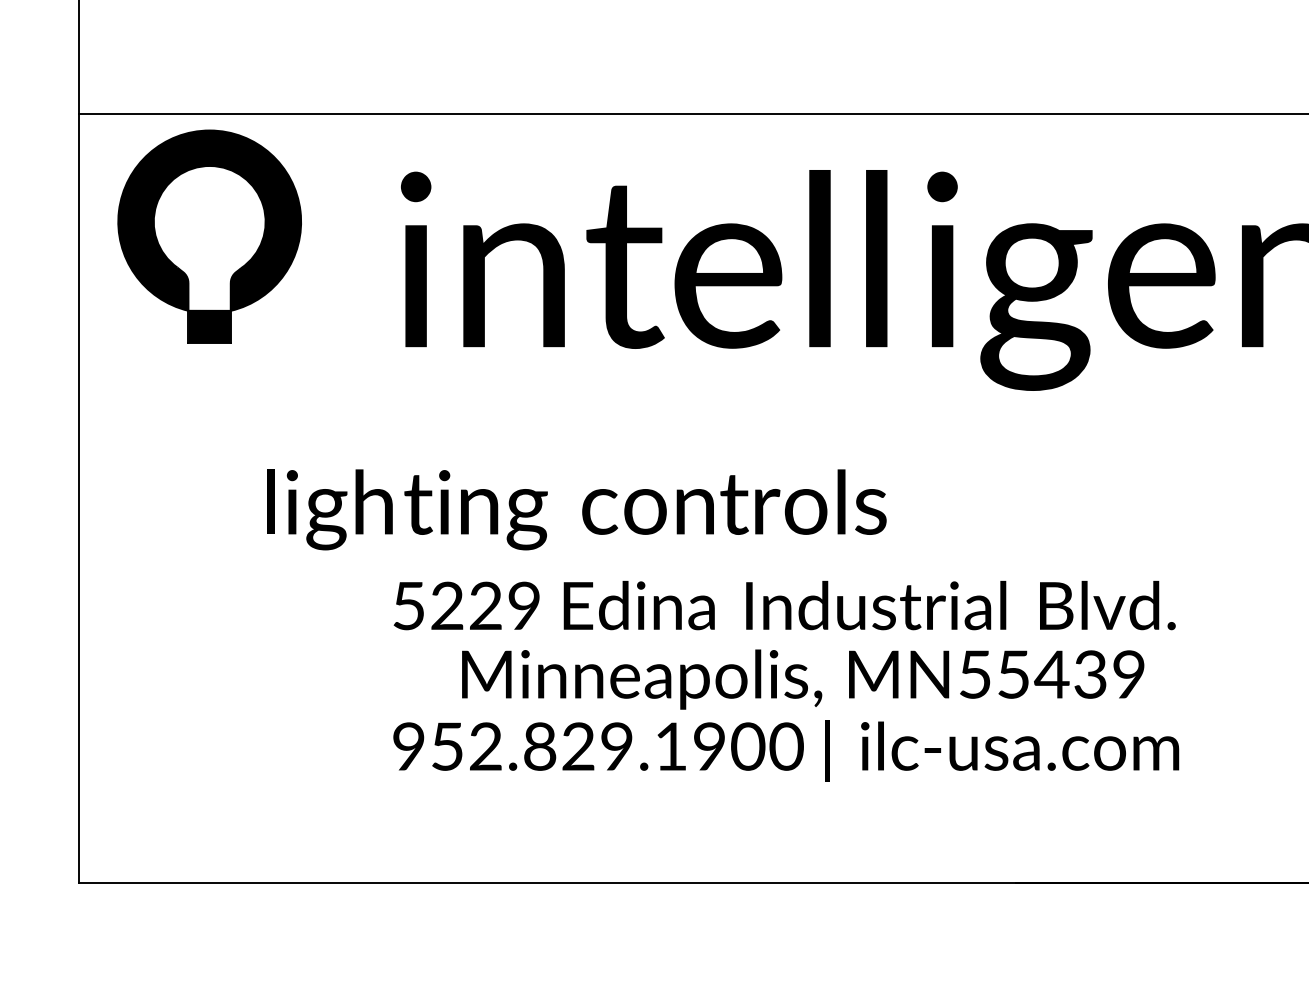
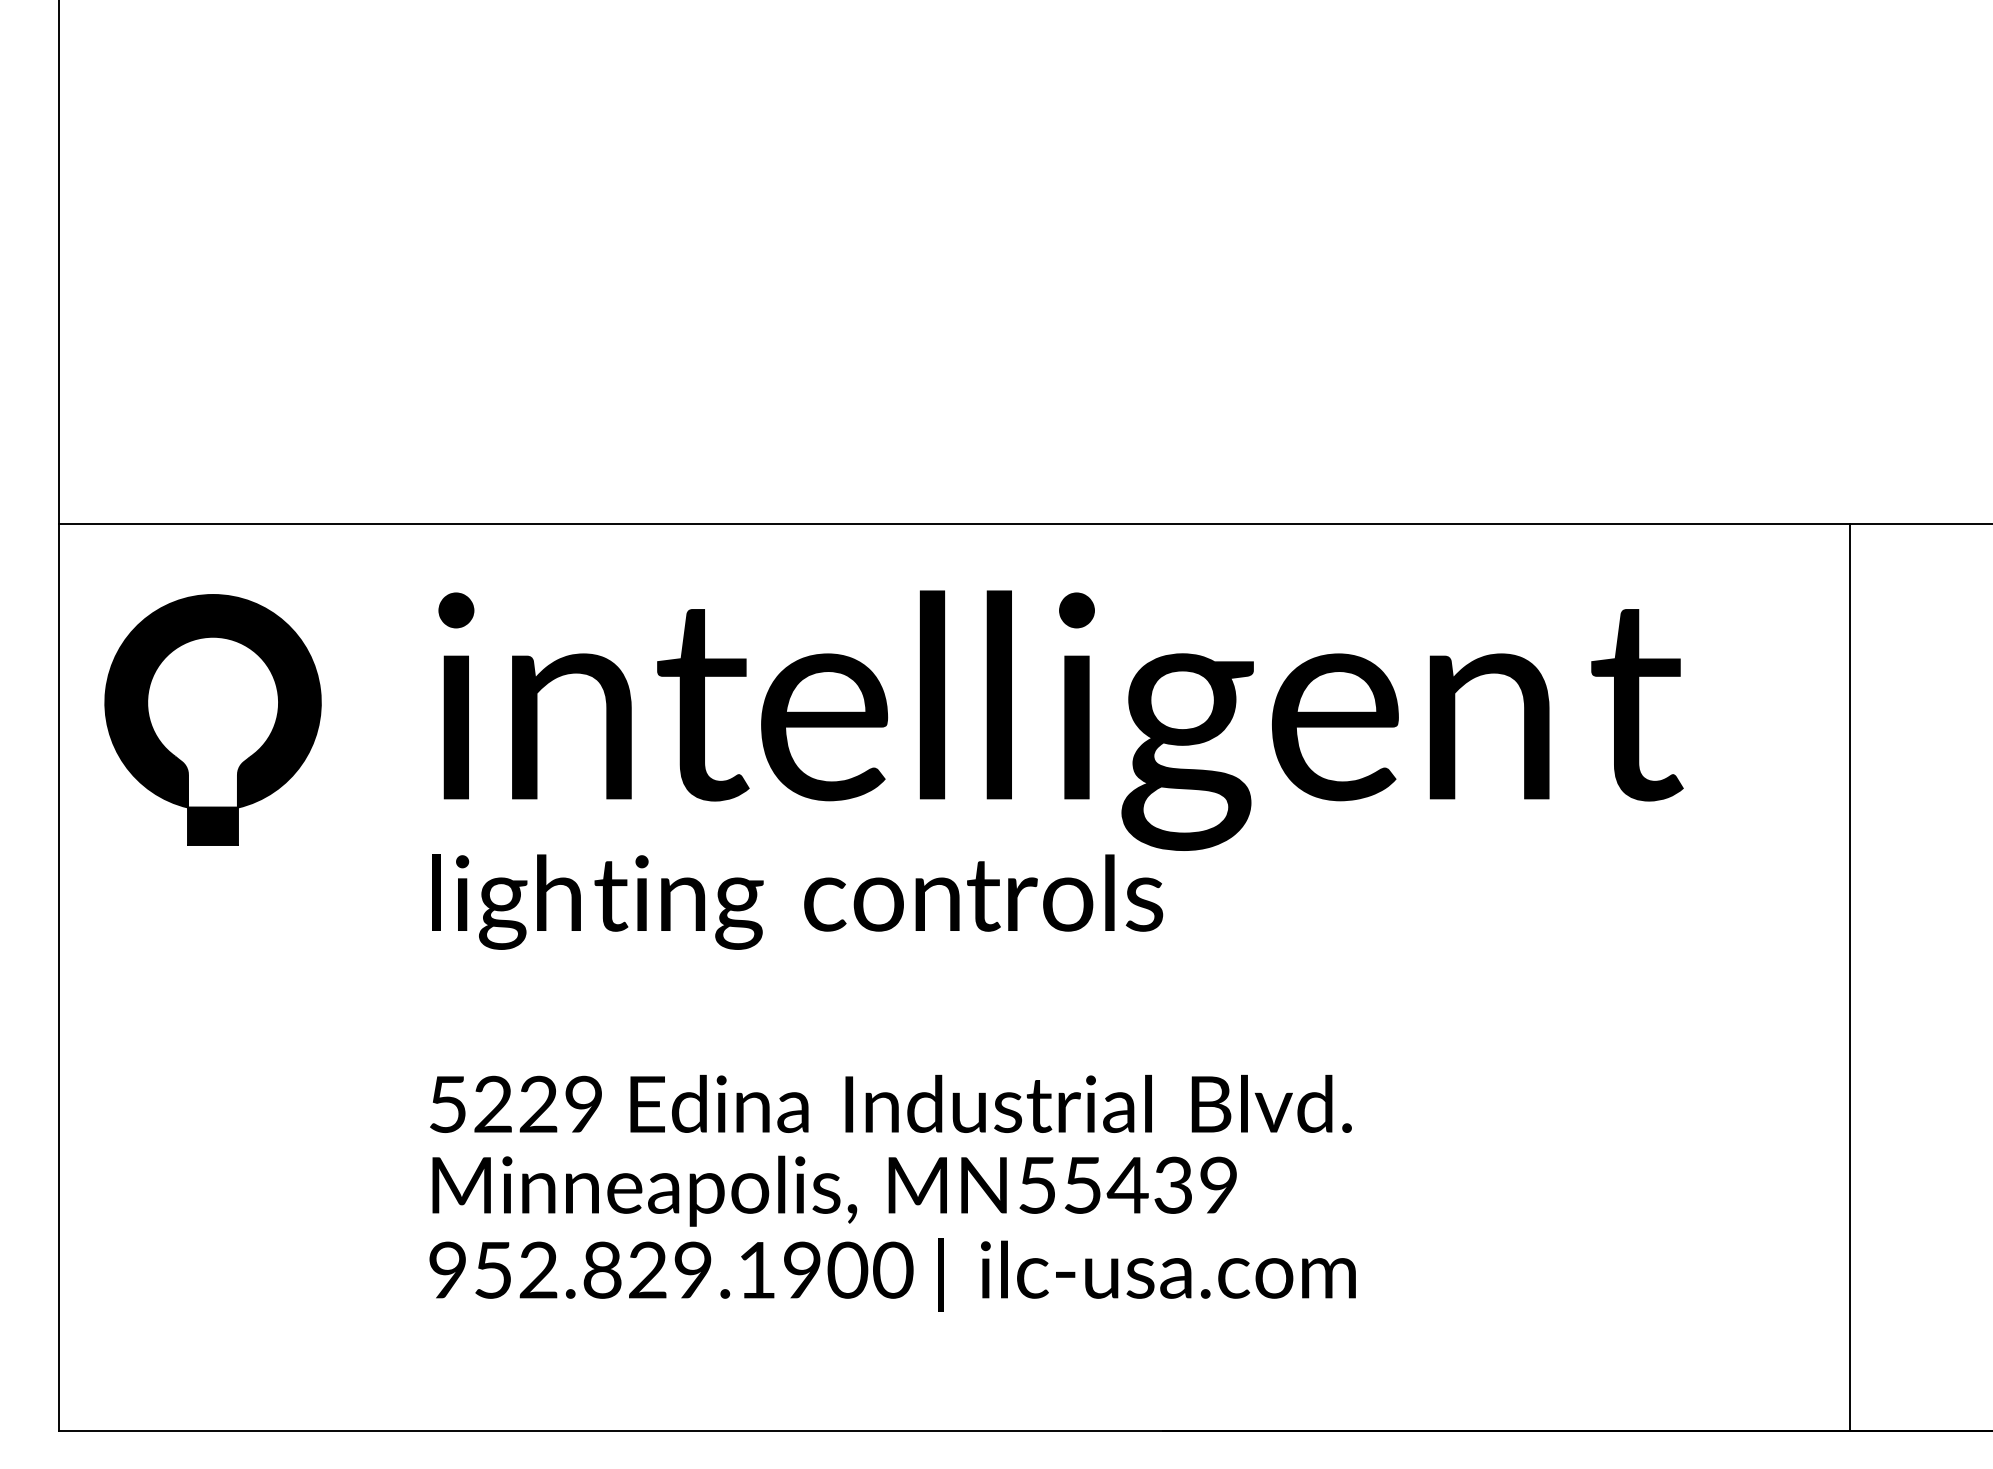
part: (209, 236) -> (212, 719), moved
text: (576, 509) -> (797, 901), moved
text: (803, 678) -> (834, 1190), moved

